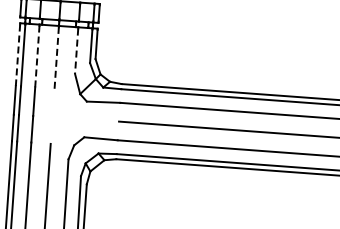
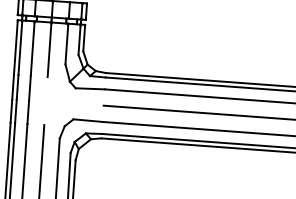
line: (76, 51) -> (66, 44), dashed -> solid
line: (18, 55) -> (16, 48), dashed -> solid
line: (37, 56) -> (32, 49), dashed -> solid
line: (56, 58) -> (49, 50), dashed -> solid

